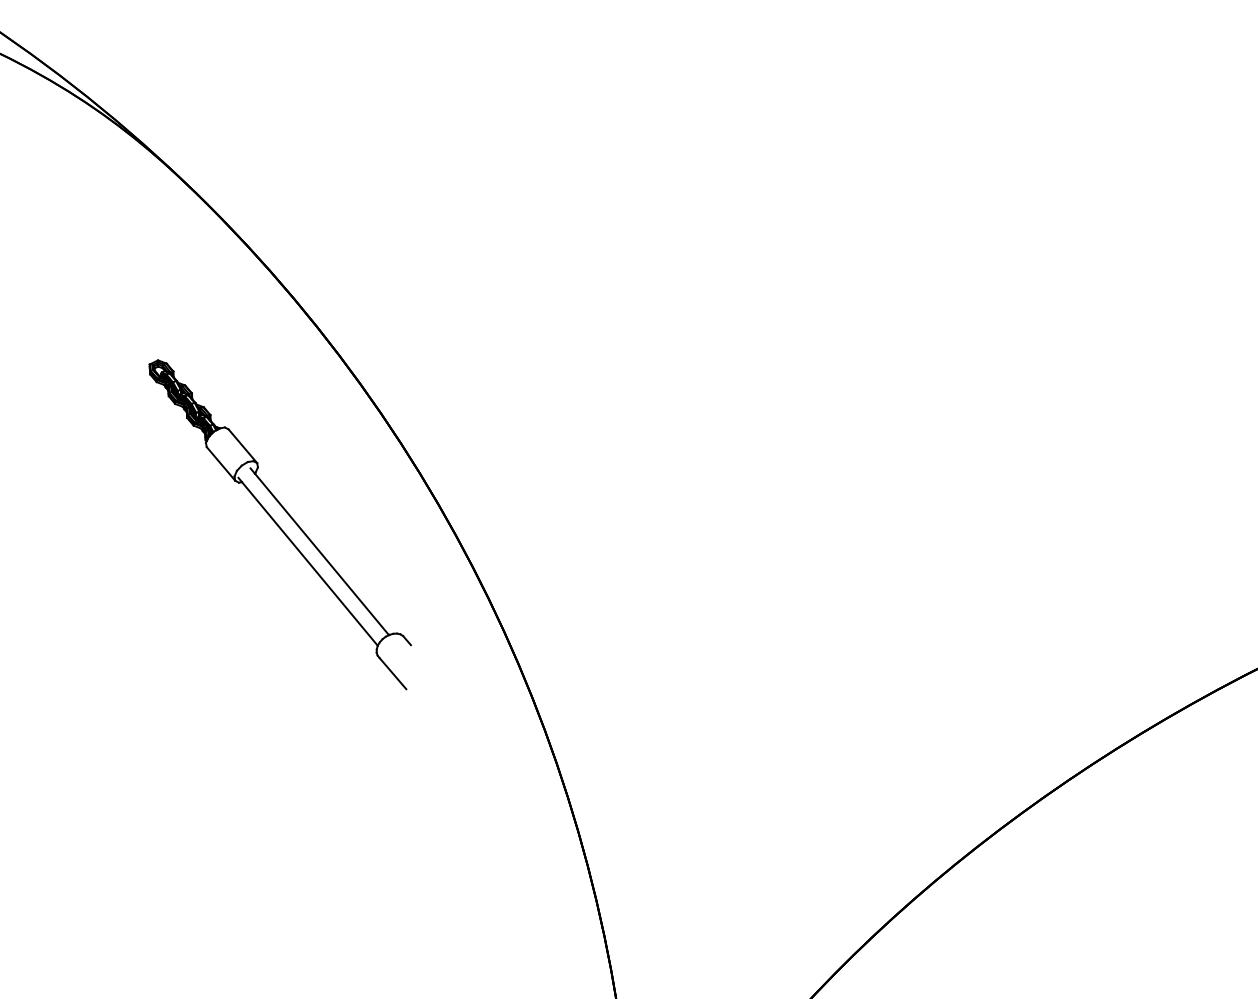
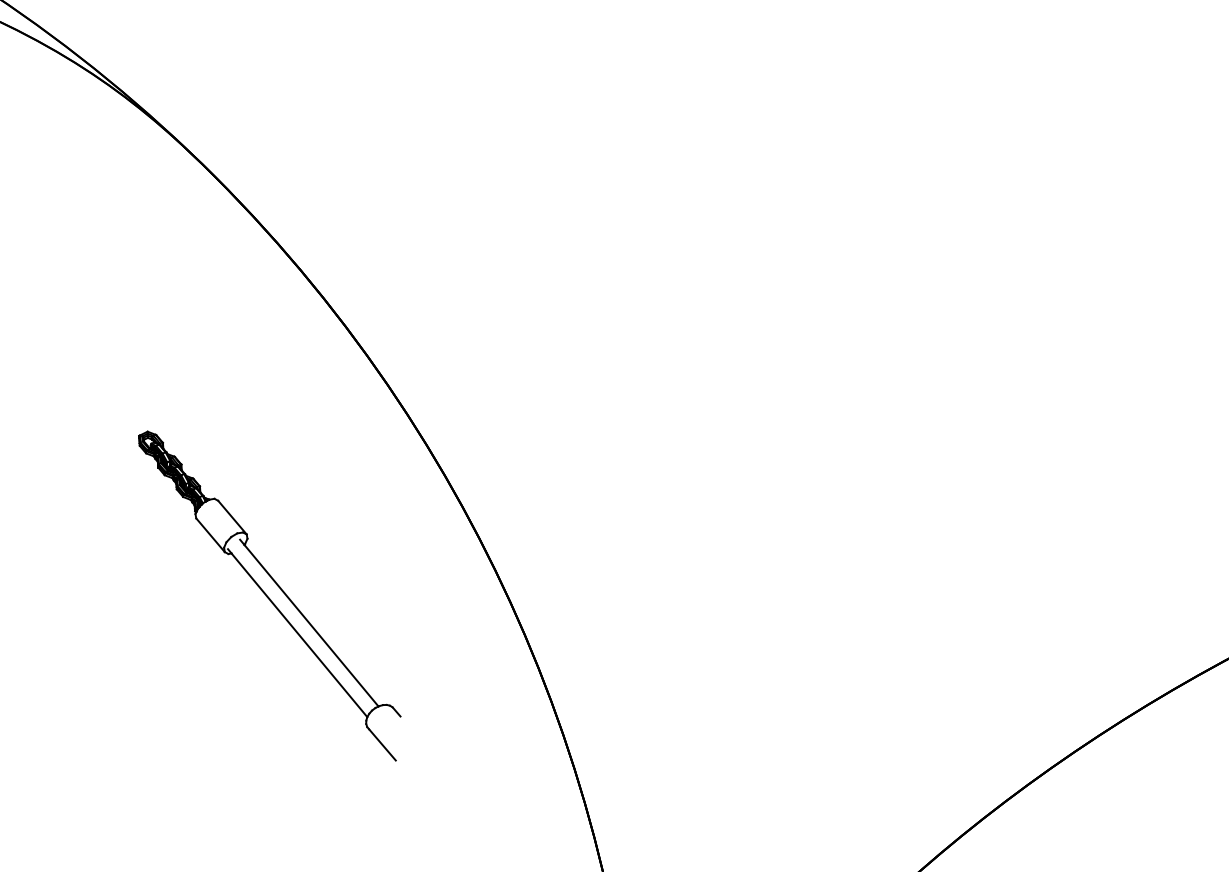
part: (279, 524) -> (269, 595), moved

